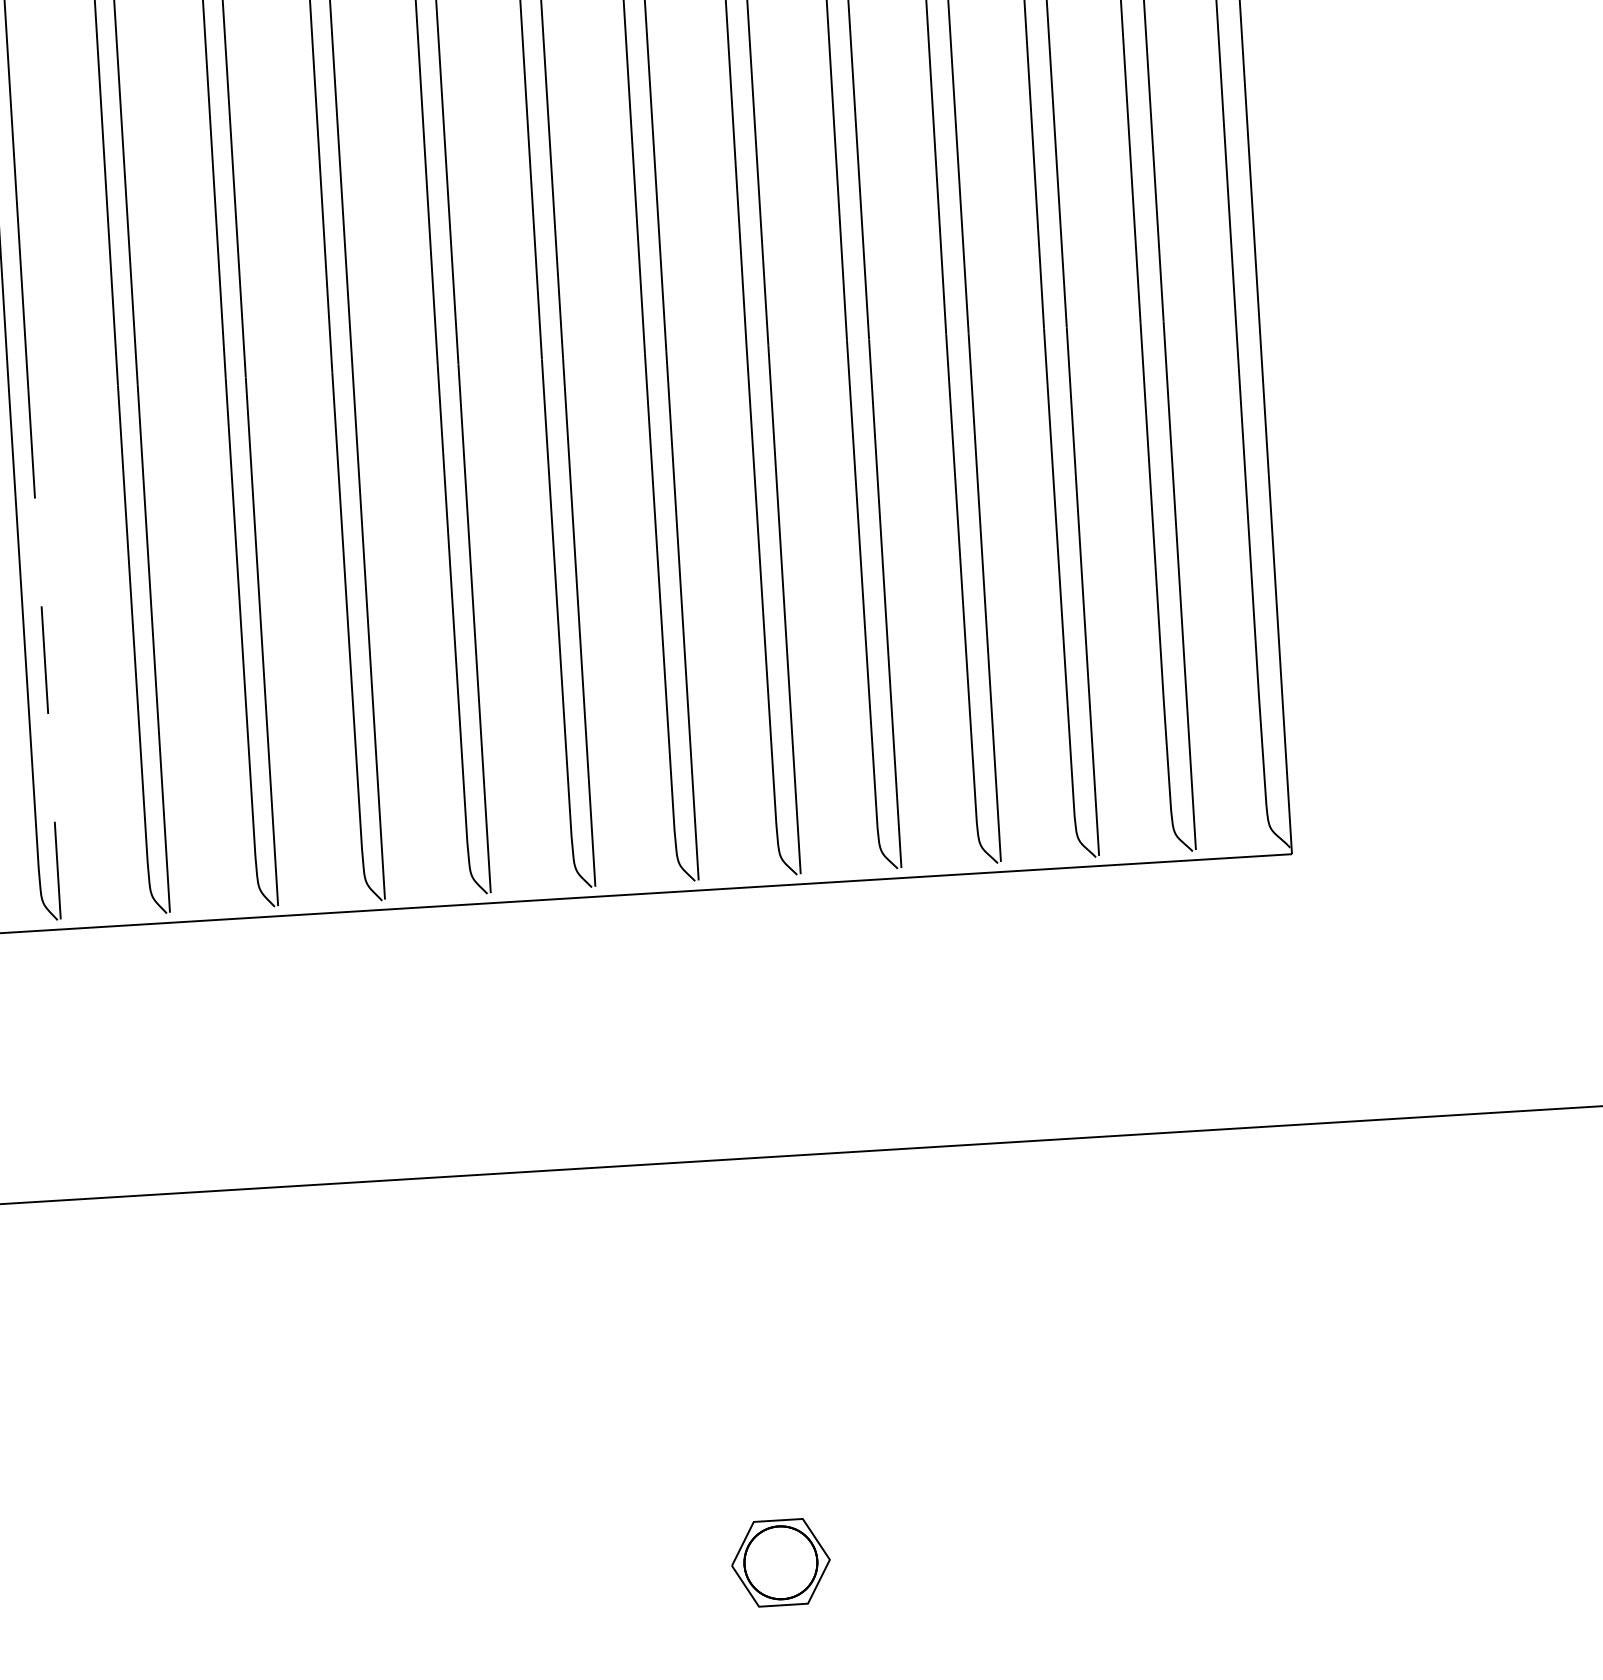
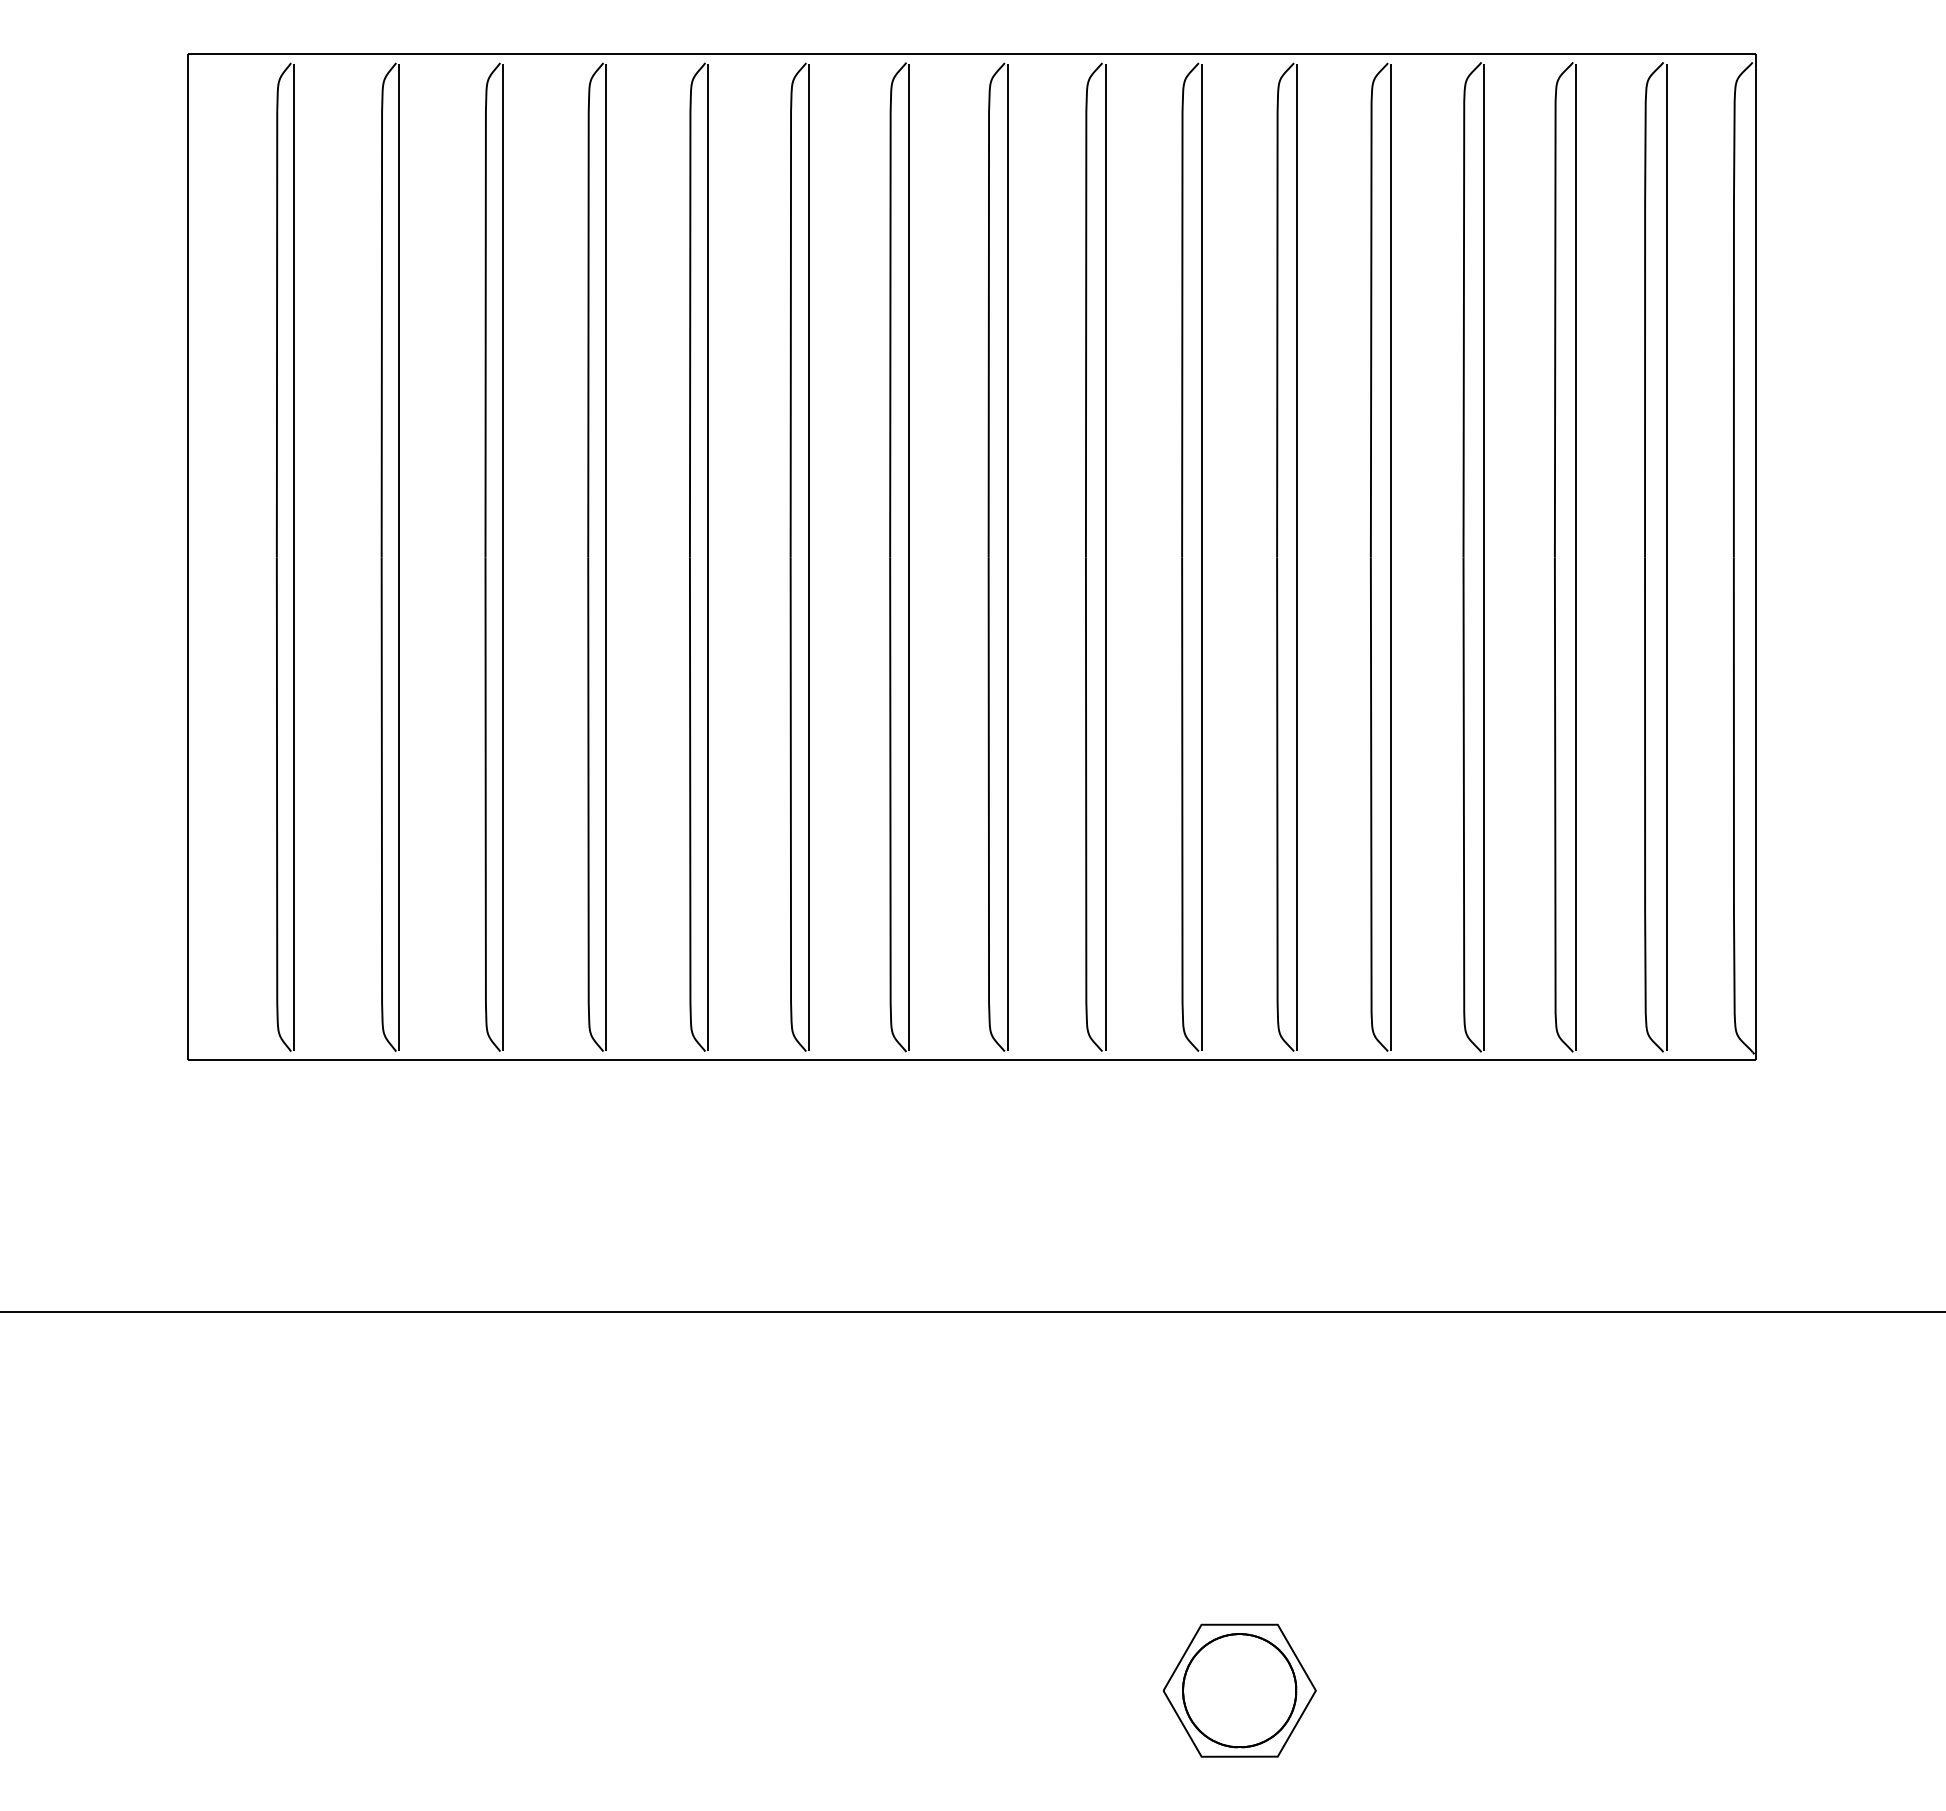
line: (44, 655) -> (606, 804), dashed -> solid
part: (780, 1562) -> (1239, 1690), size x1.67

